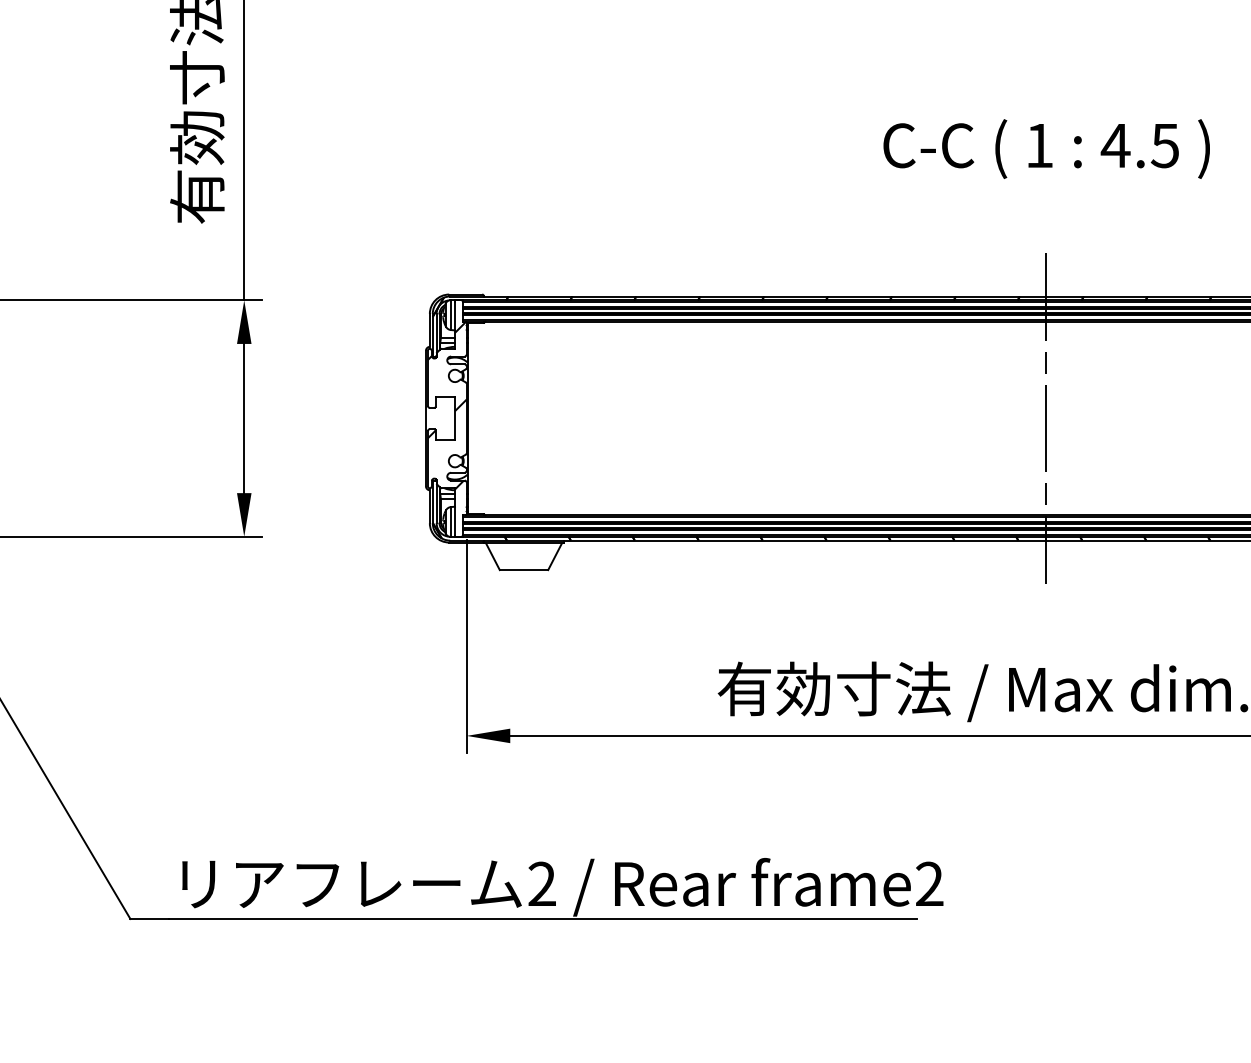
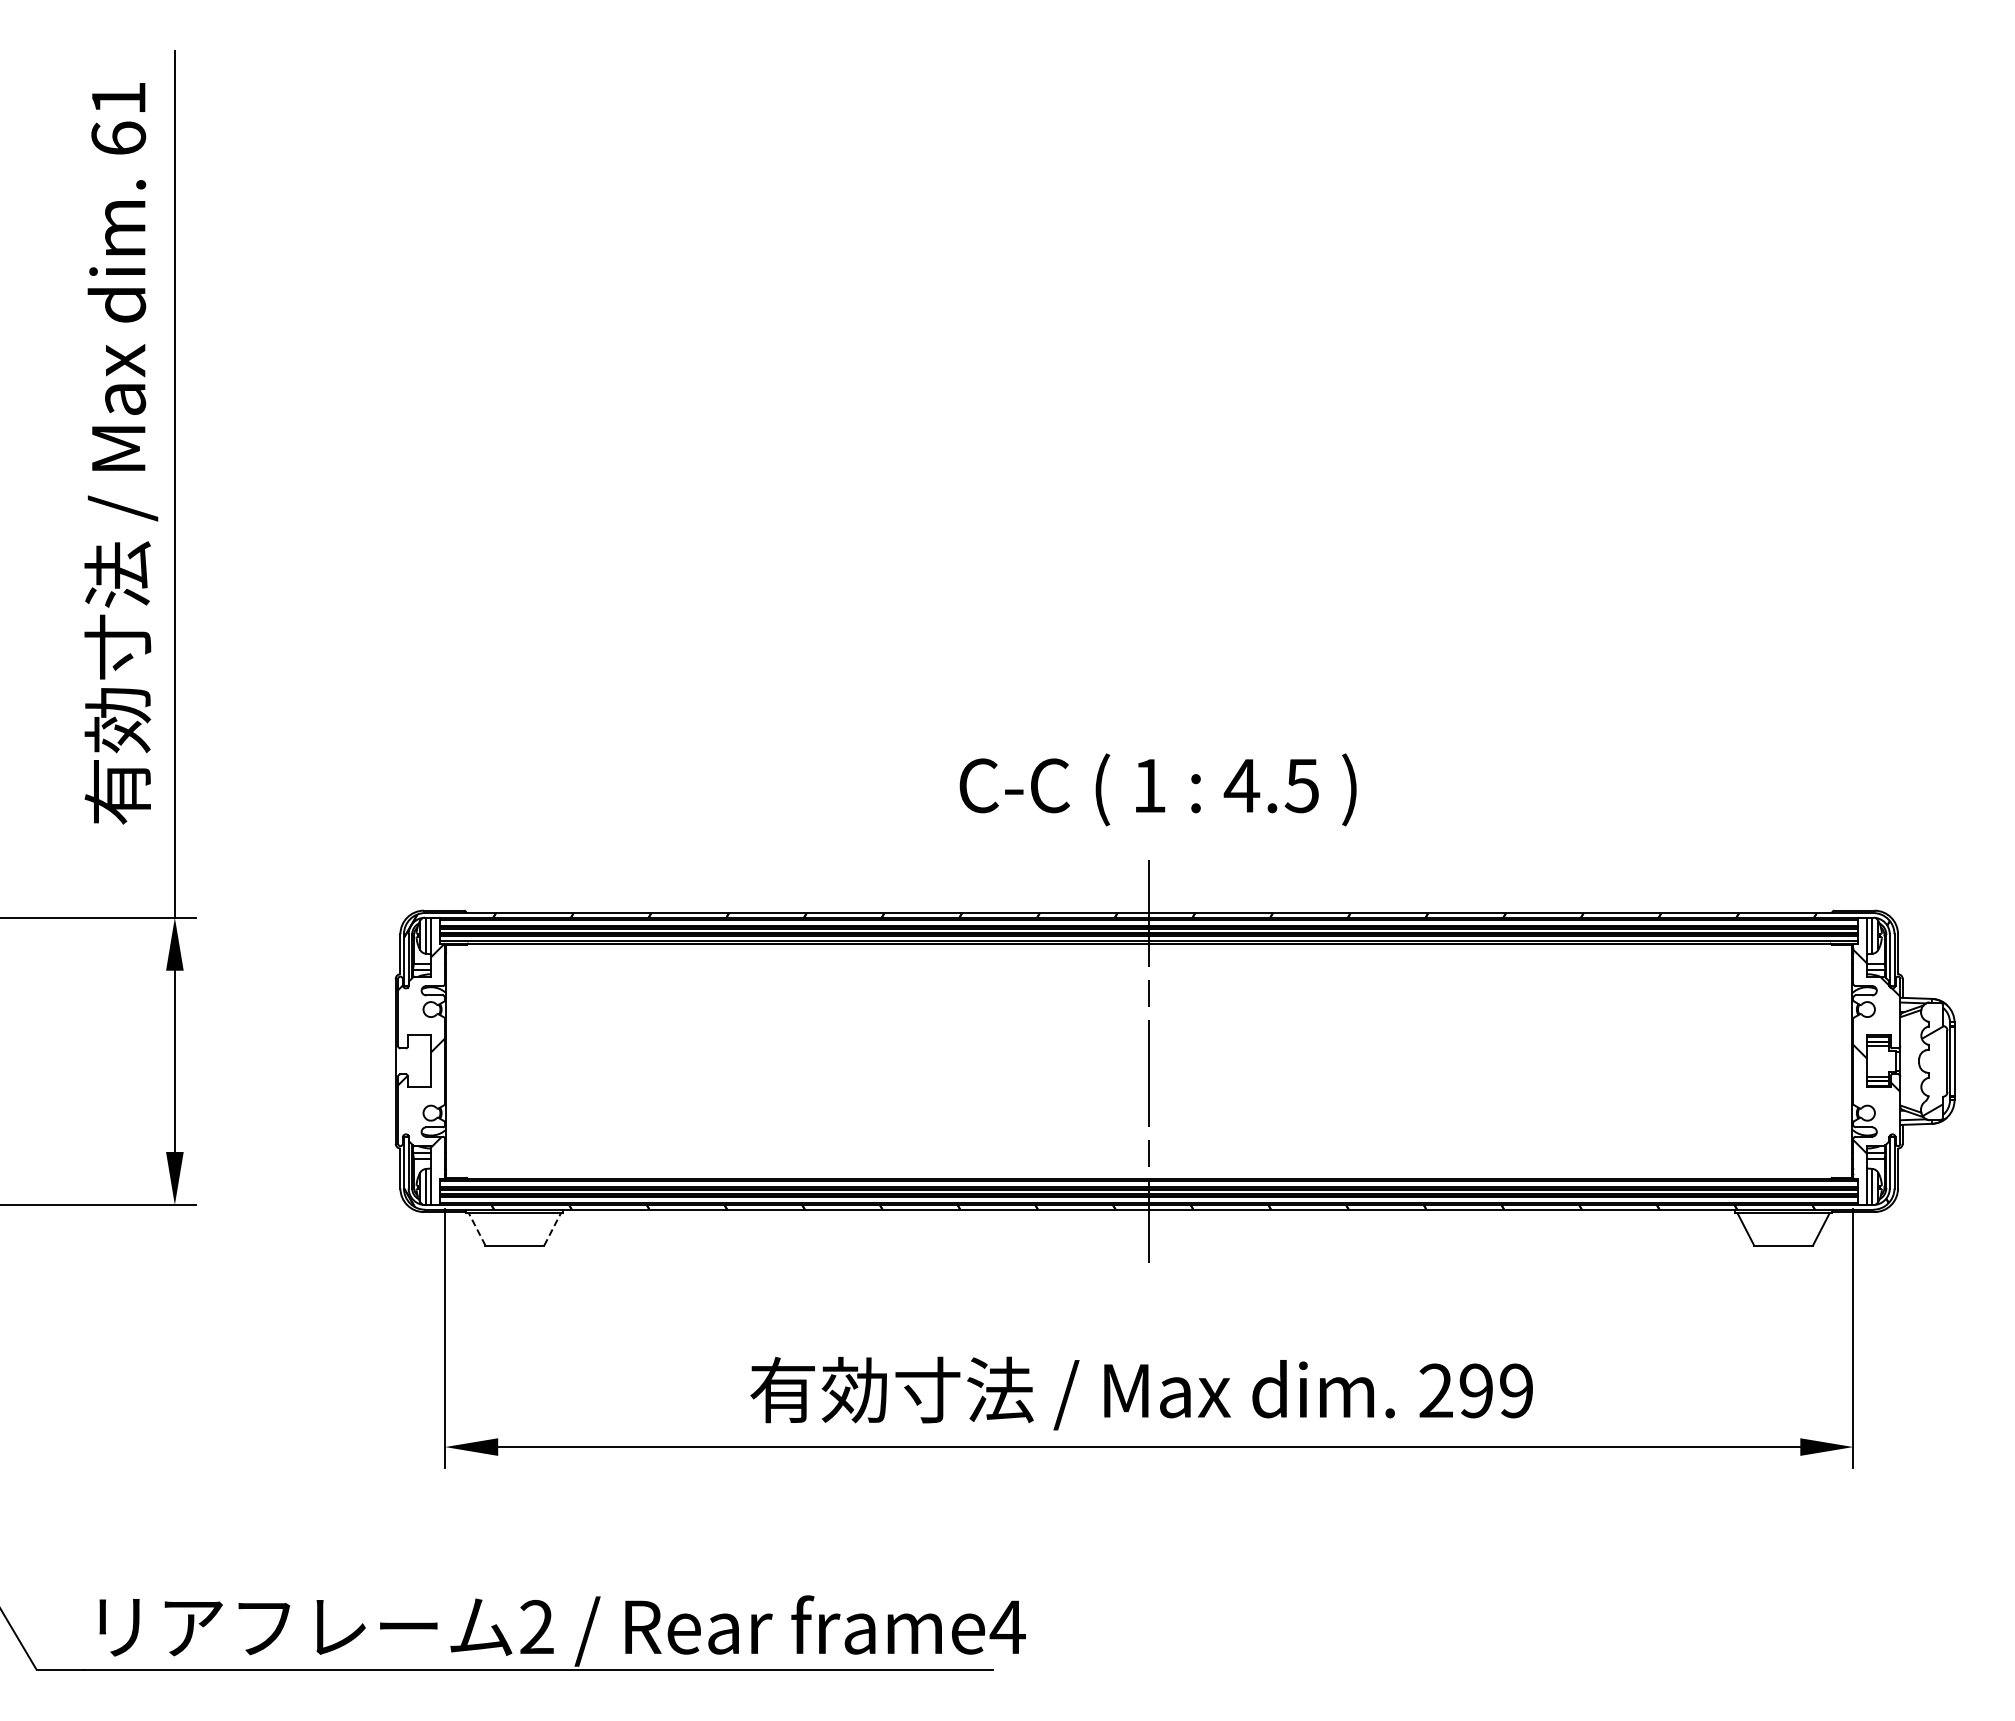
text: (1046, 148) -> (1157, 789), moved
line: (492, 556) -> (476, 1228), solid -> dashed
line: (554, 556) -> (552, 1228), solid -> dashed
text: (929, 883) -> (1007, 1626), frame2 -> frame4

